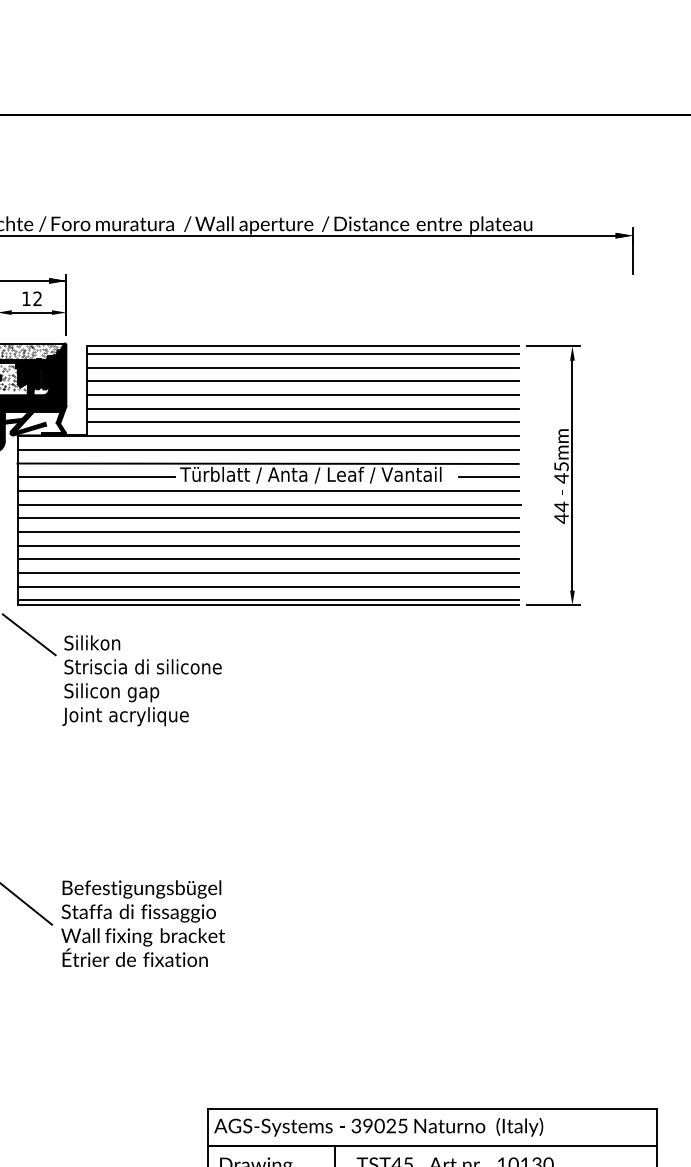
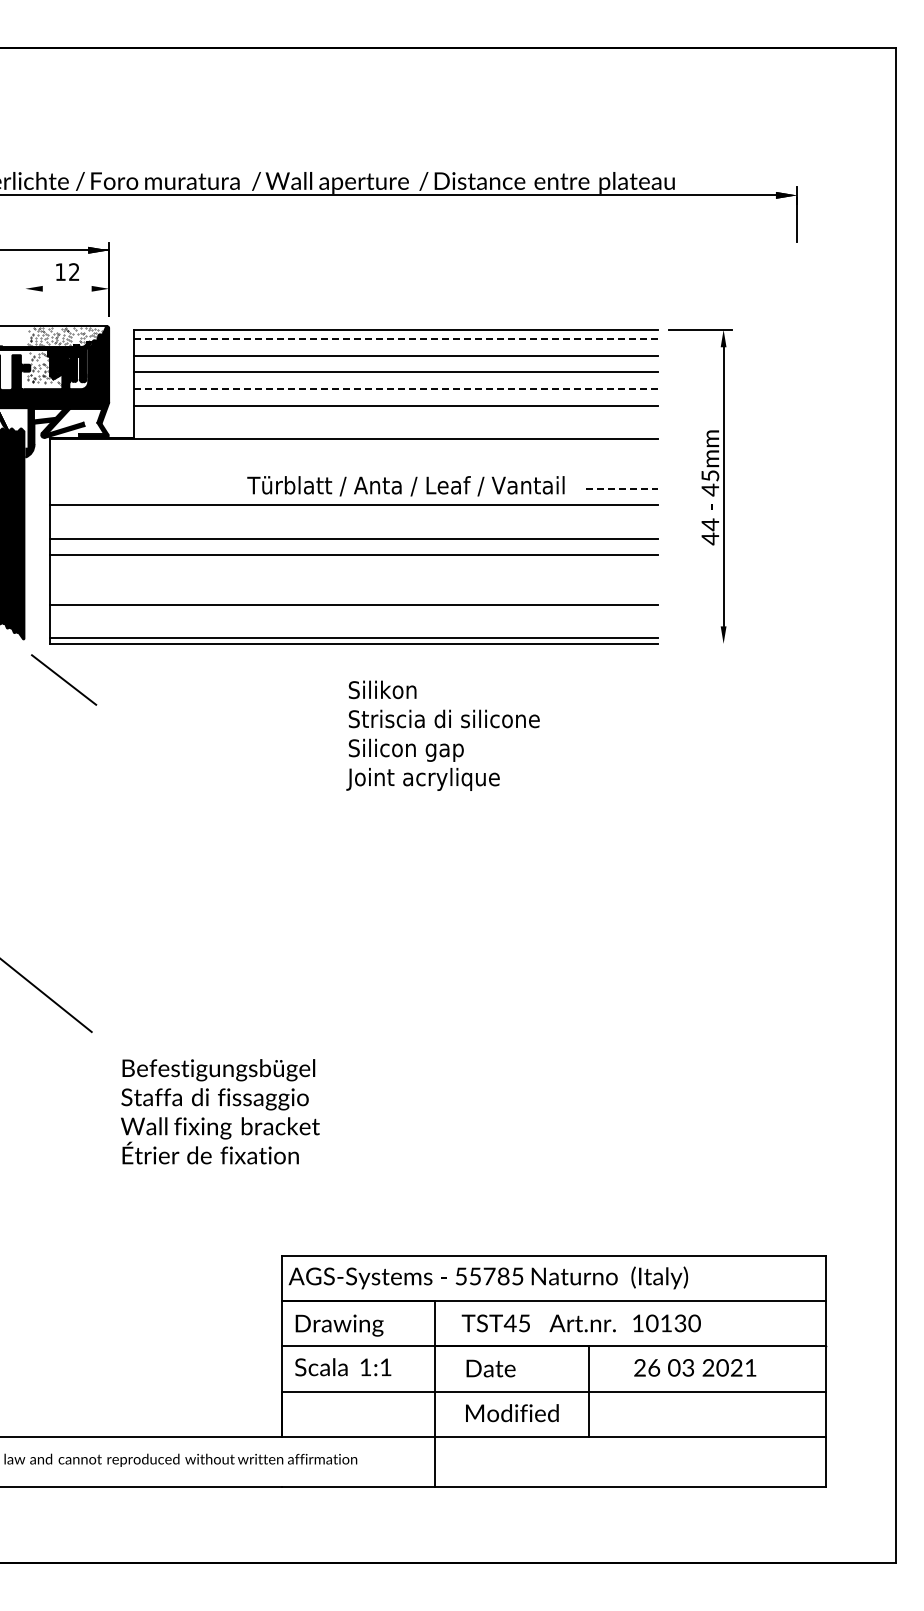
line: (31, 312) -> (66, 288), removed
line: (303, 354) -> (396, 339), solid -> dashed
line: (303, 394) -> (396, 388), solid -> dashed
line: (302, 422) -> (395, 422), removed
line: (267, 449) -> (353, 455), removed
line: (267, 463) -> (353, 472), removed
line: (96, 477) -> (145, 488), removed
line: (489, 477) -> (622, 488), solid -> dashed
line: (269, 504) -> (355, 521), removed
line: (267, 545) -> (353, 571), removed
line: (267, 559) -> (353, 588), removed
line: (267, 586) -> (353, 621), removed
line: (553, 604) -> (700, 643), removed
text: (141, 680) -> (442, 735), moved
text: (143, 923) -> (220, 1111), moved
text: (373, 1126) -> (482, 1276), 39025 -> 55785

